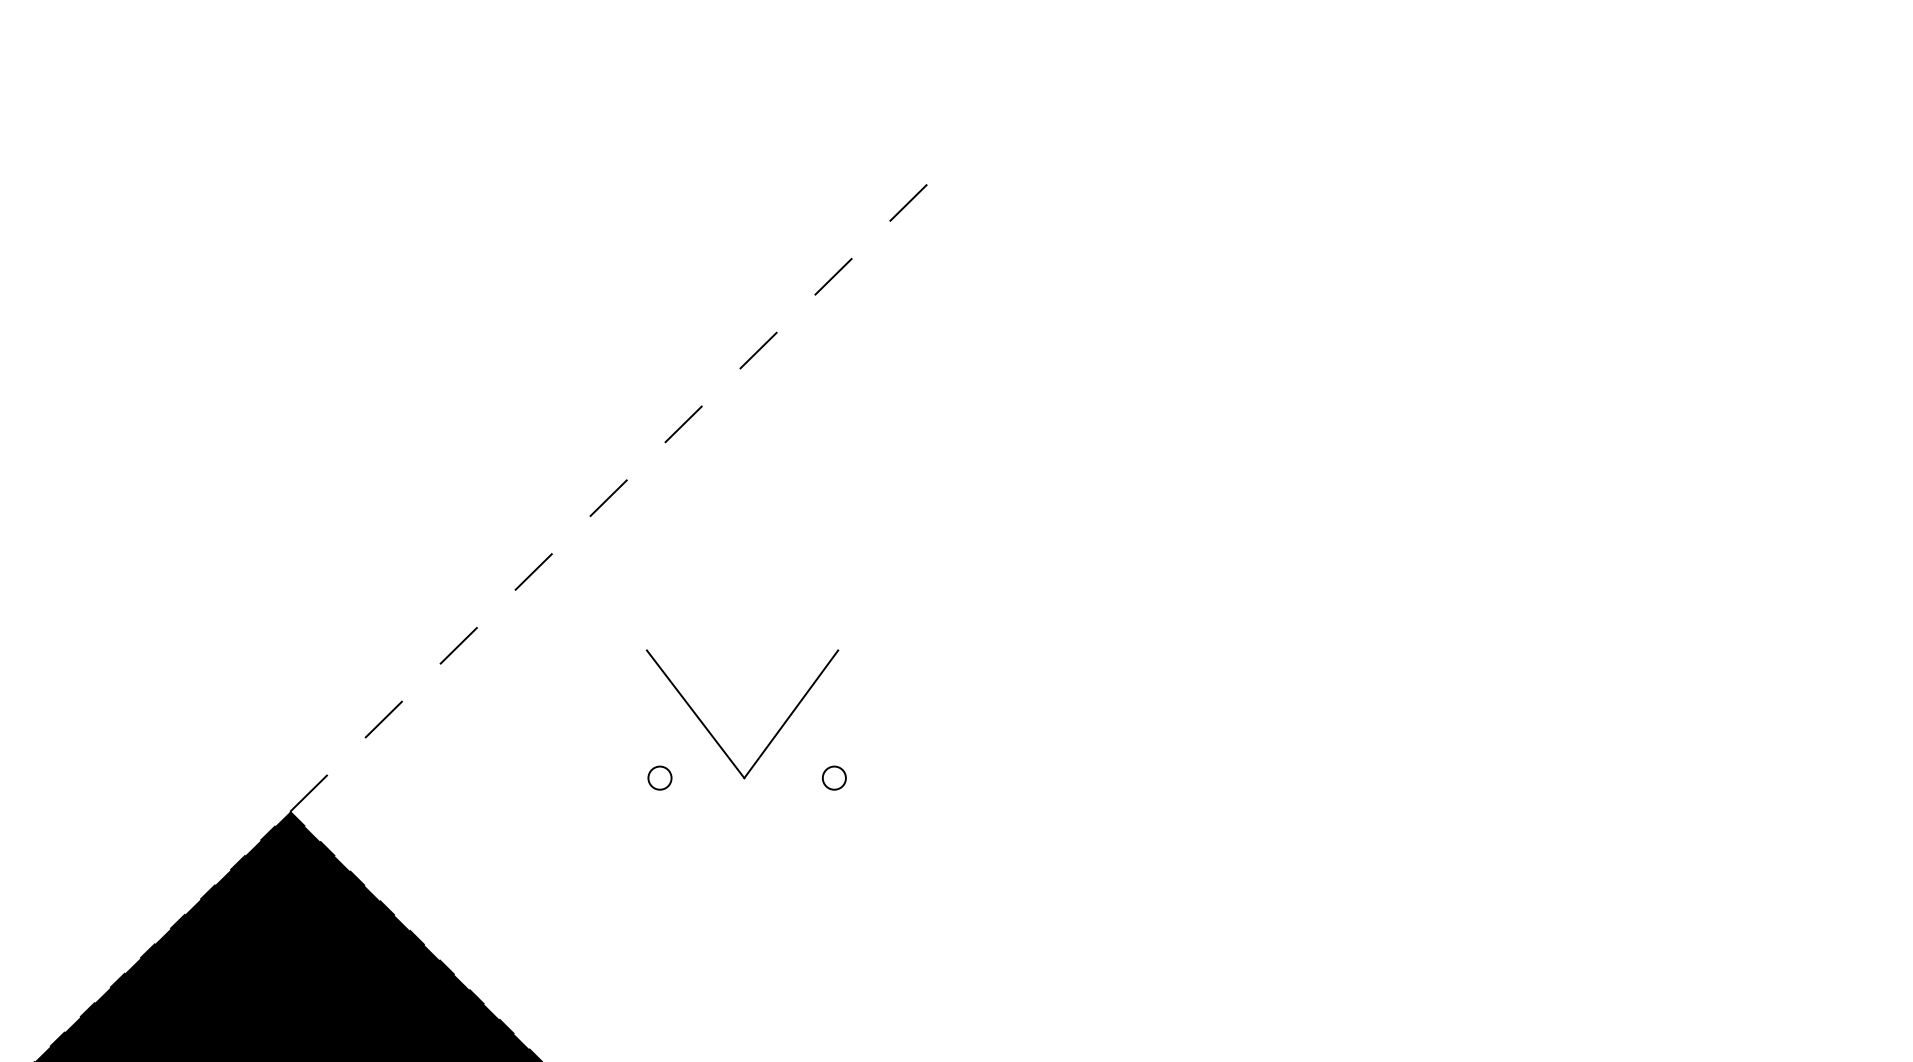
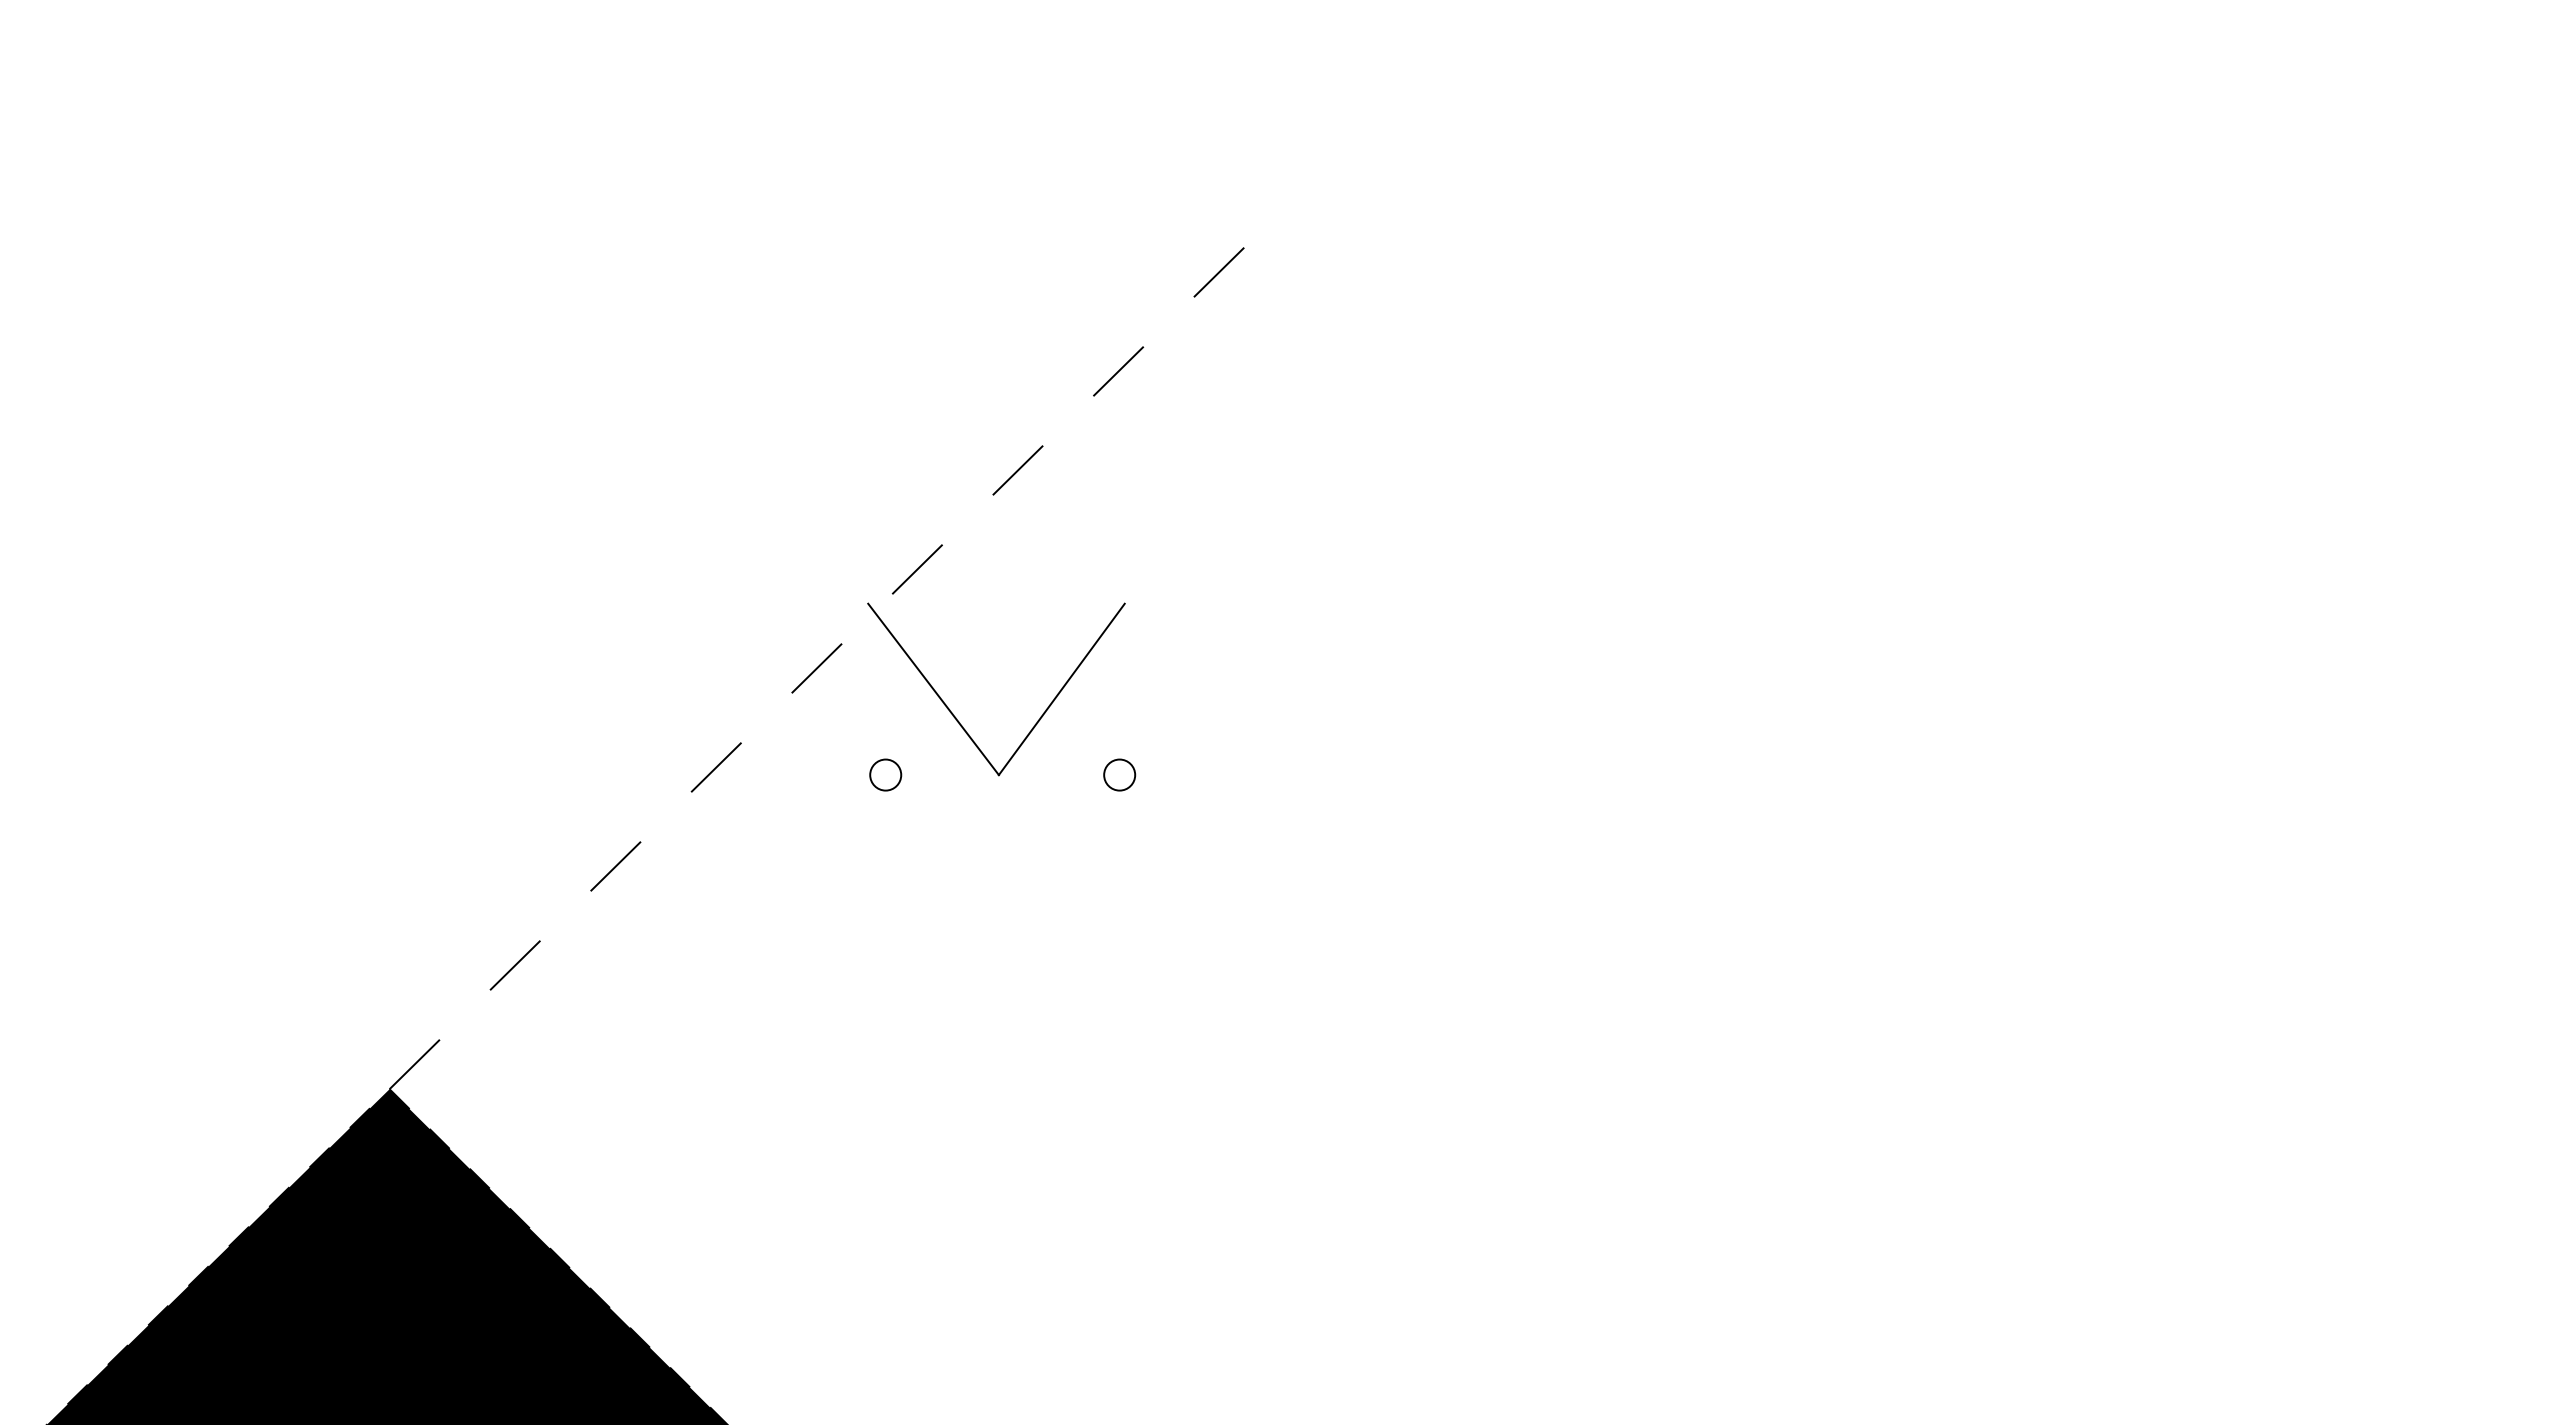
part: (773, 737) -> (1037, 720), moved

